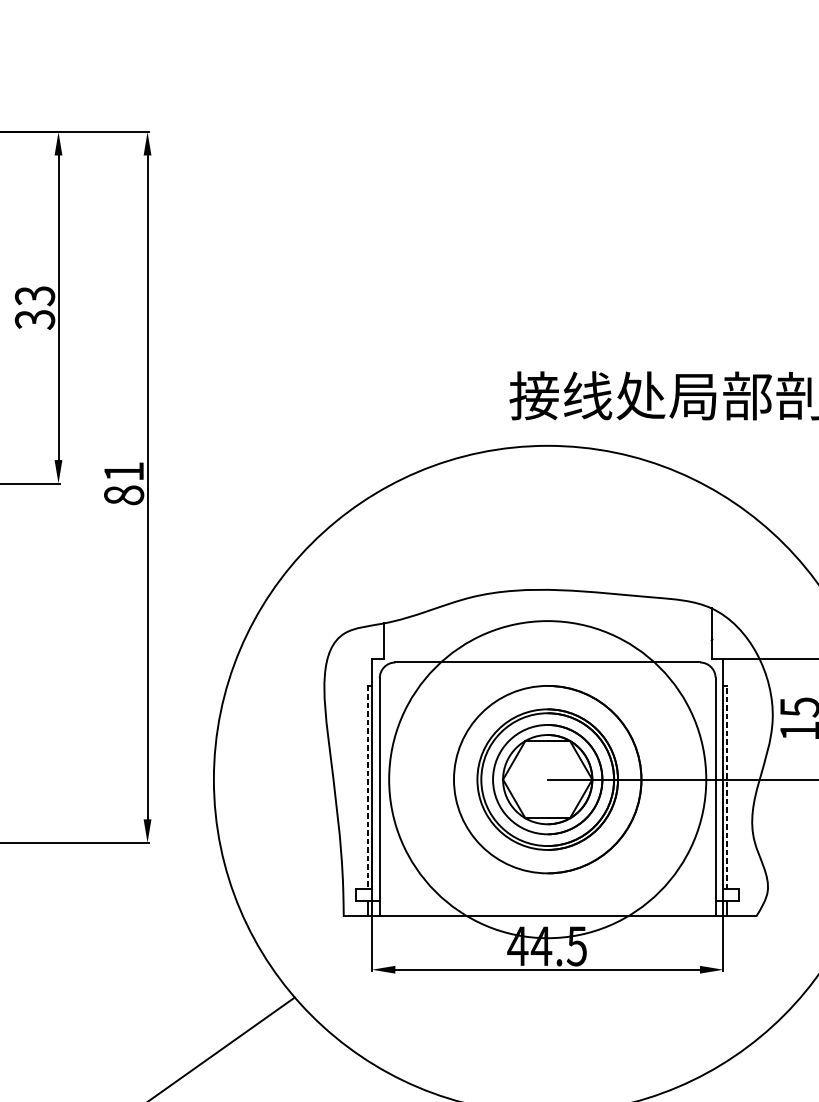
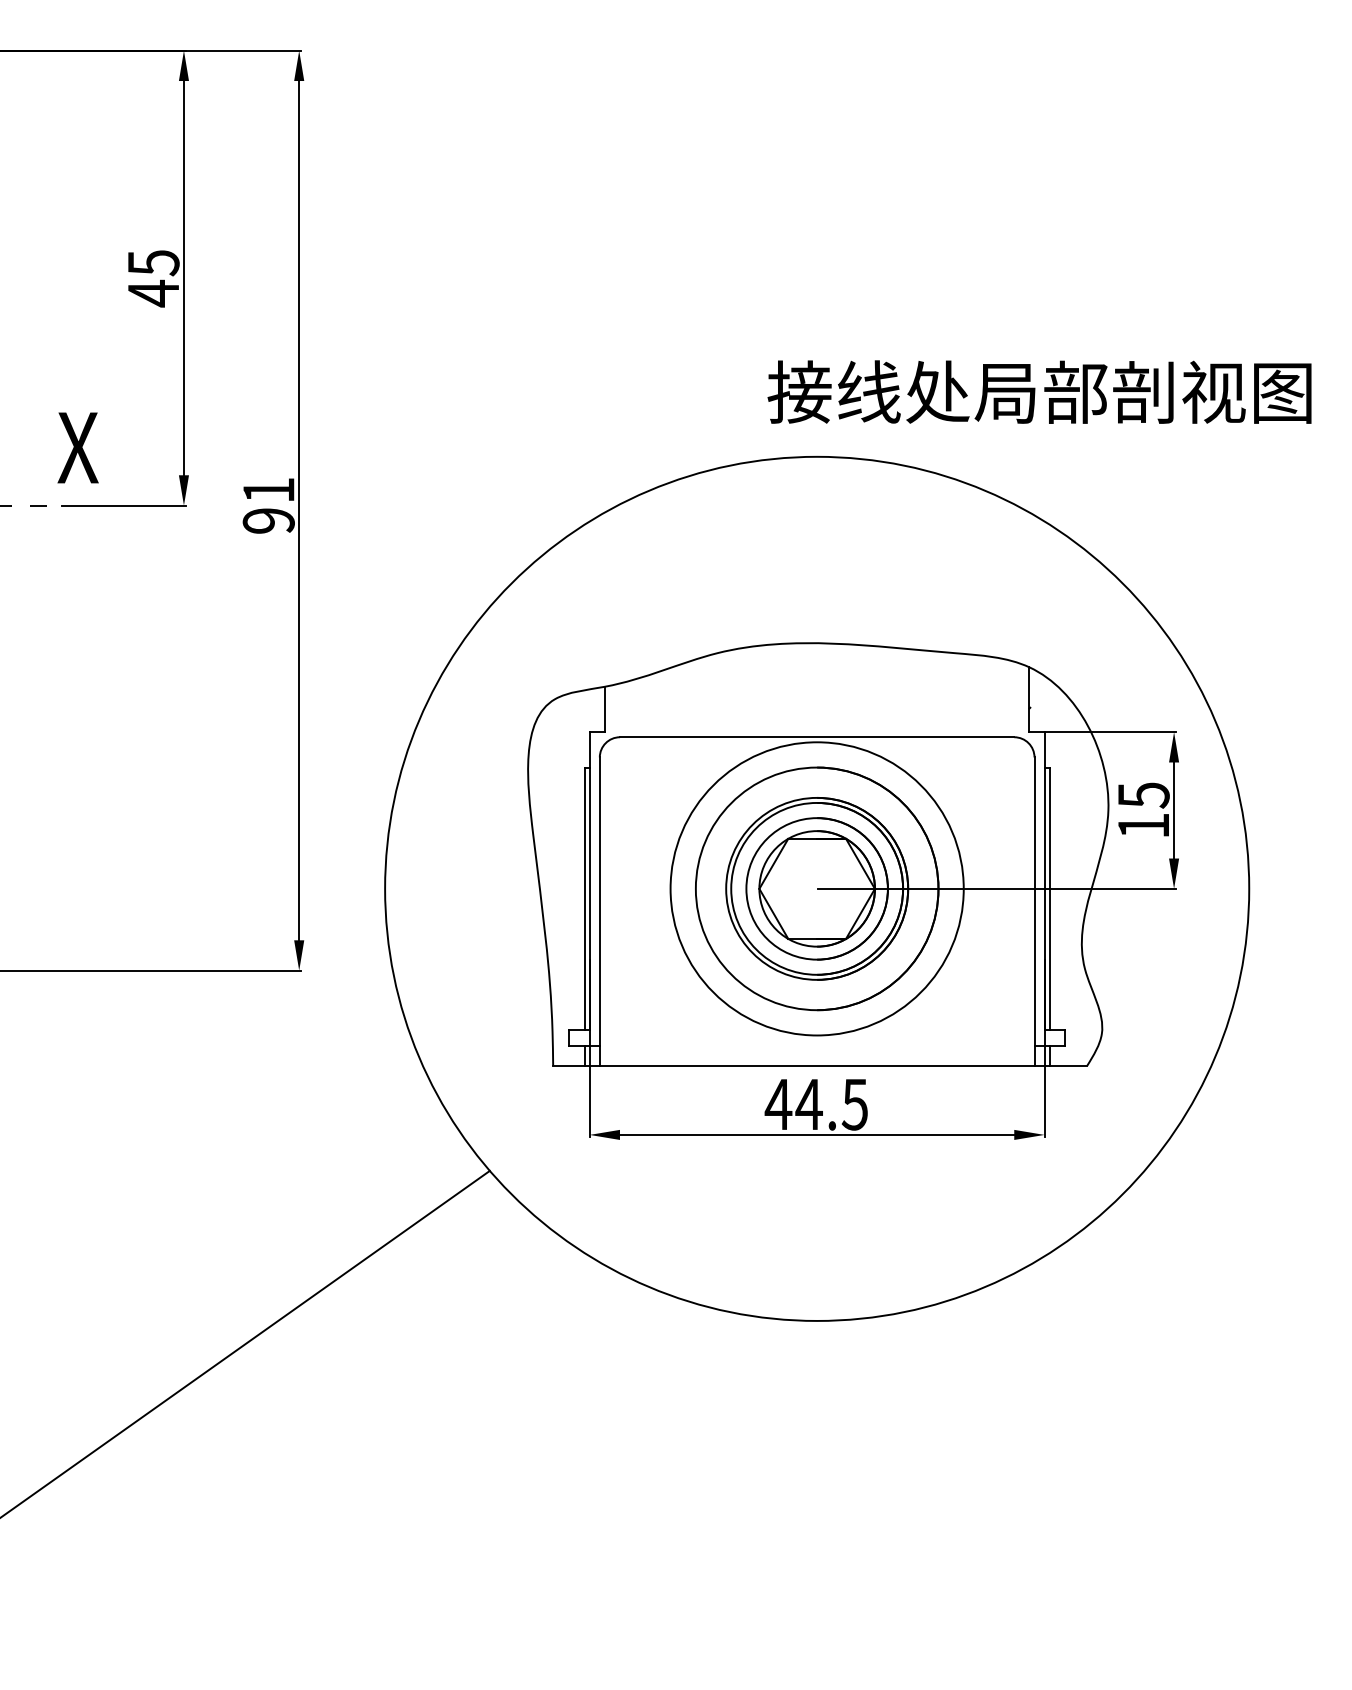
text: (34, 308) -> (153, 278), 33 -> 45
text: (123, 495) -> (268, 520), 81 -> 91
circle: (547, 779) -> (816, 888), size x0.71
line: (367, 787) -> (584, 899), dashed -> solid
line: (727, 787) -> (1049, 898), dashed -> solid

